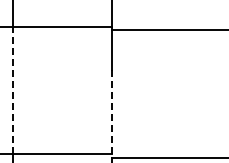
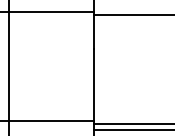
line: (13, 90) -> (9, 66), dashed -> solid
line: (112, 113) -> (93, 86), dashed -> solid

